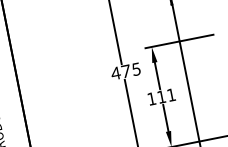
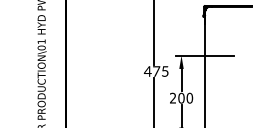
text: (161, 96) -> (181, 97), 111 -> 200

